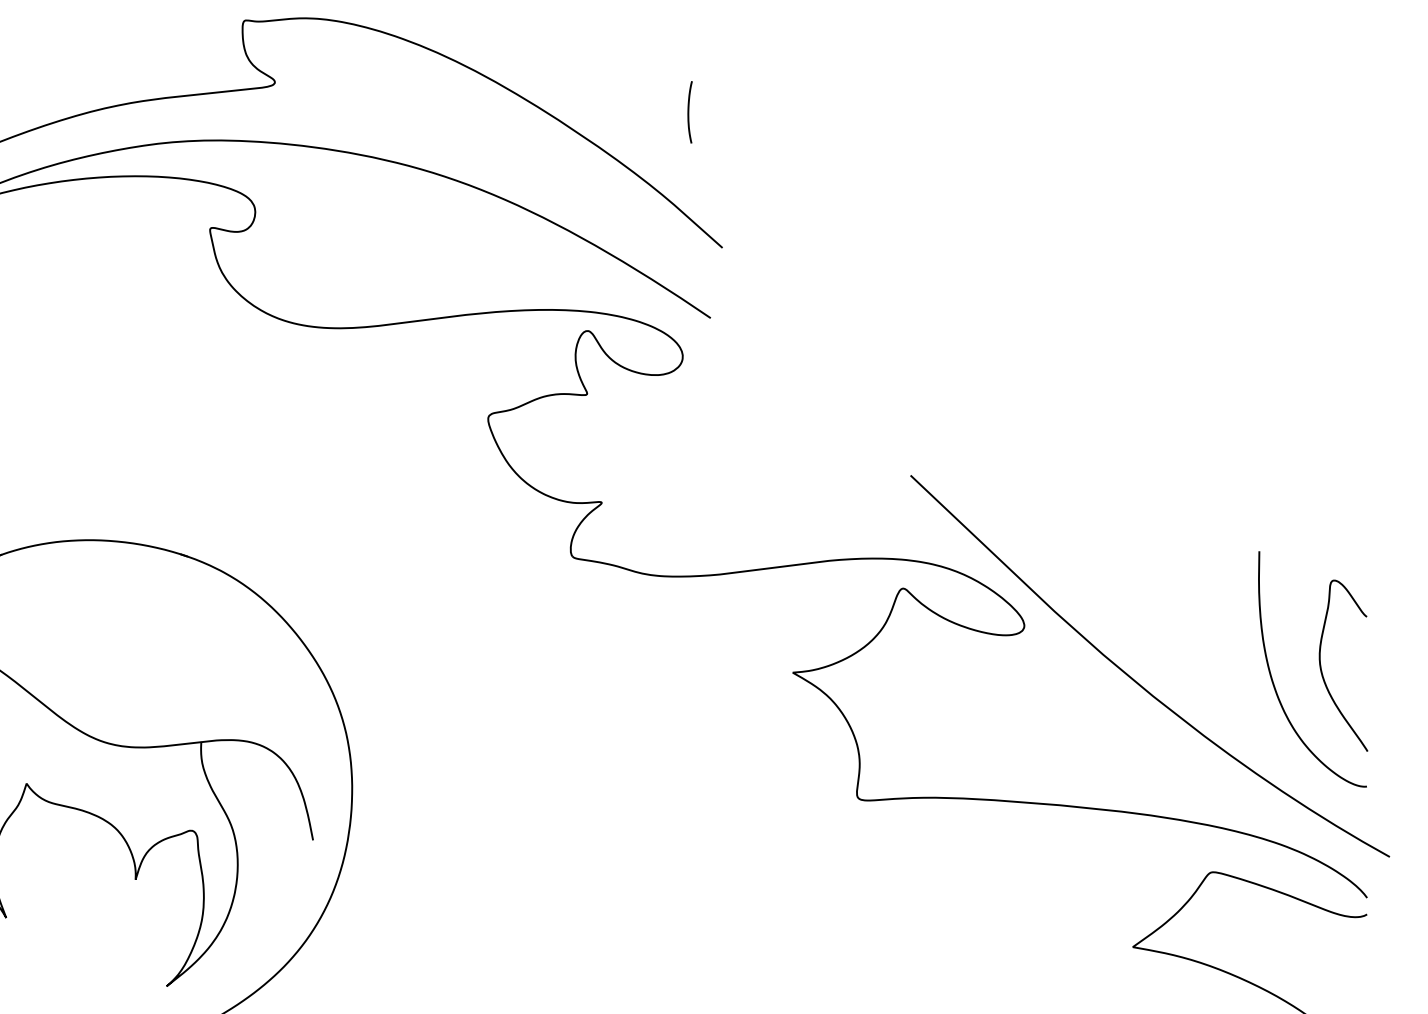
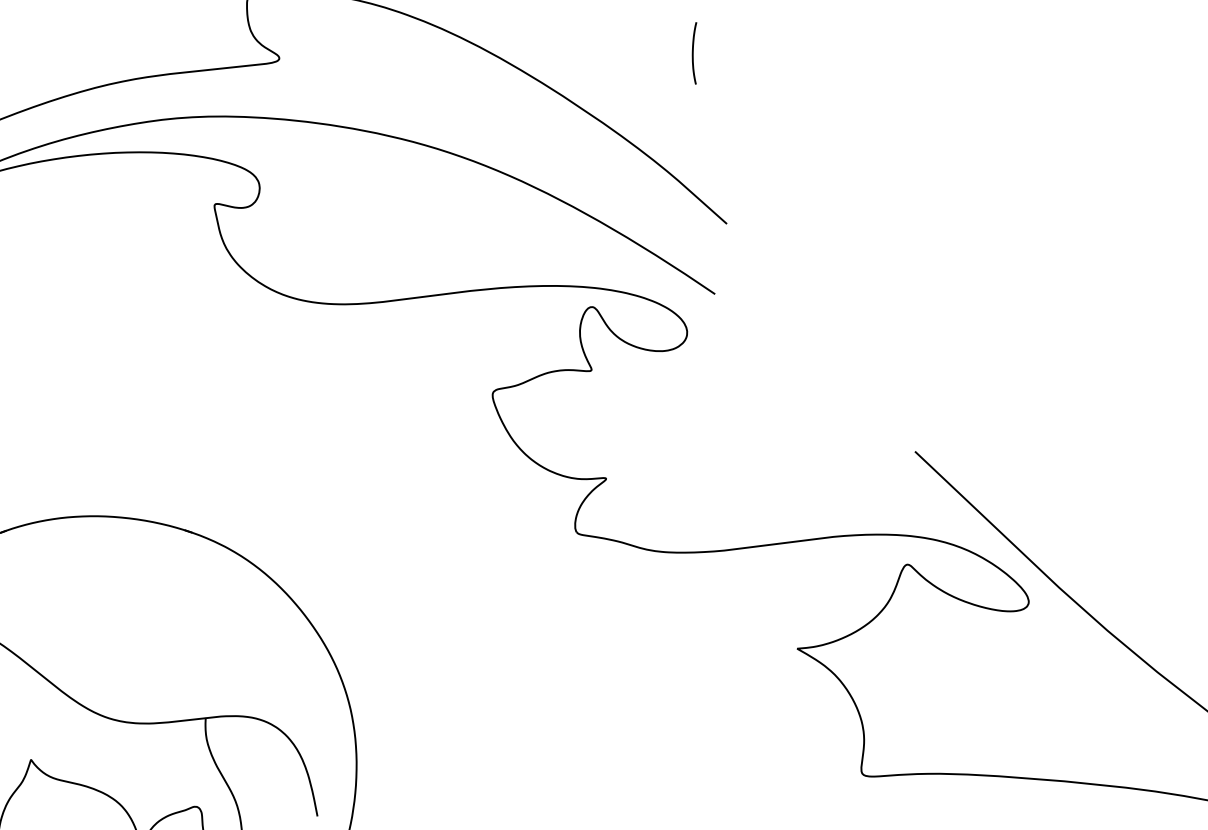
curve: (689, 112) -> (693, 53), moved

